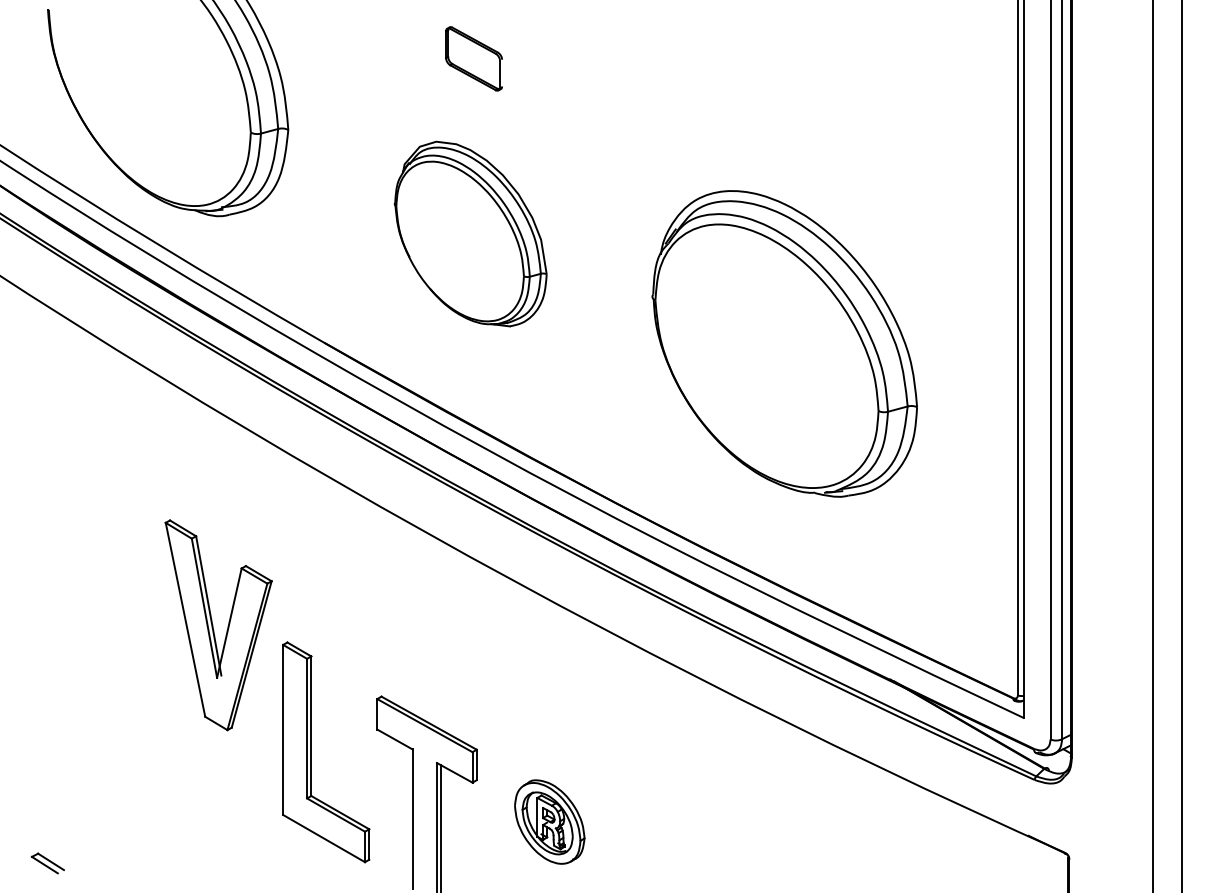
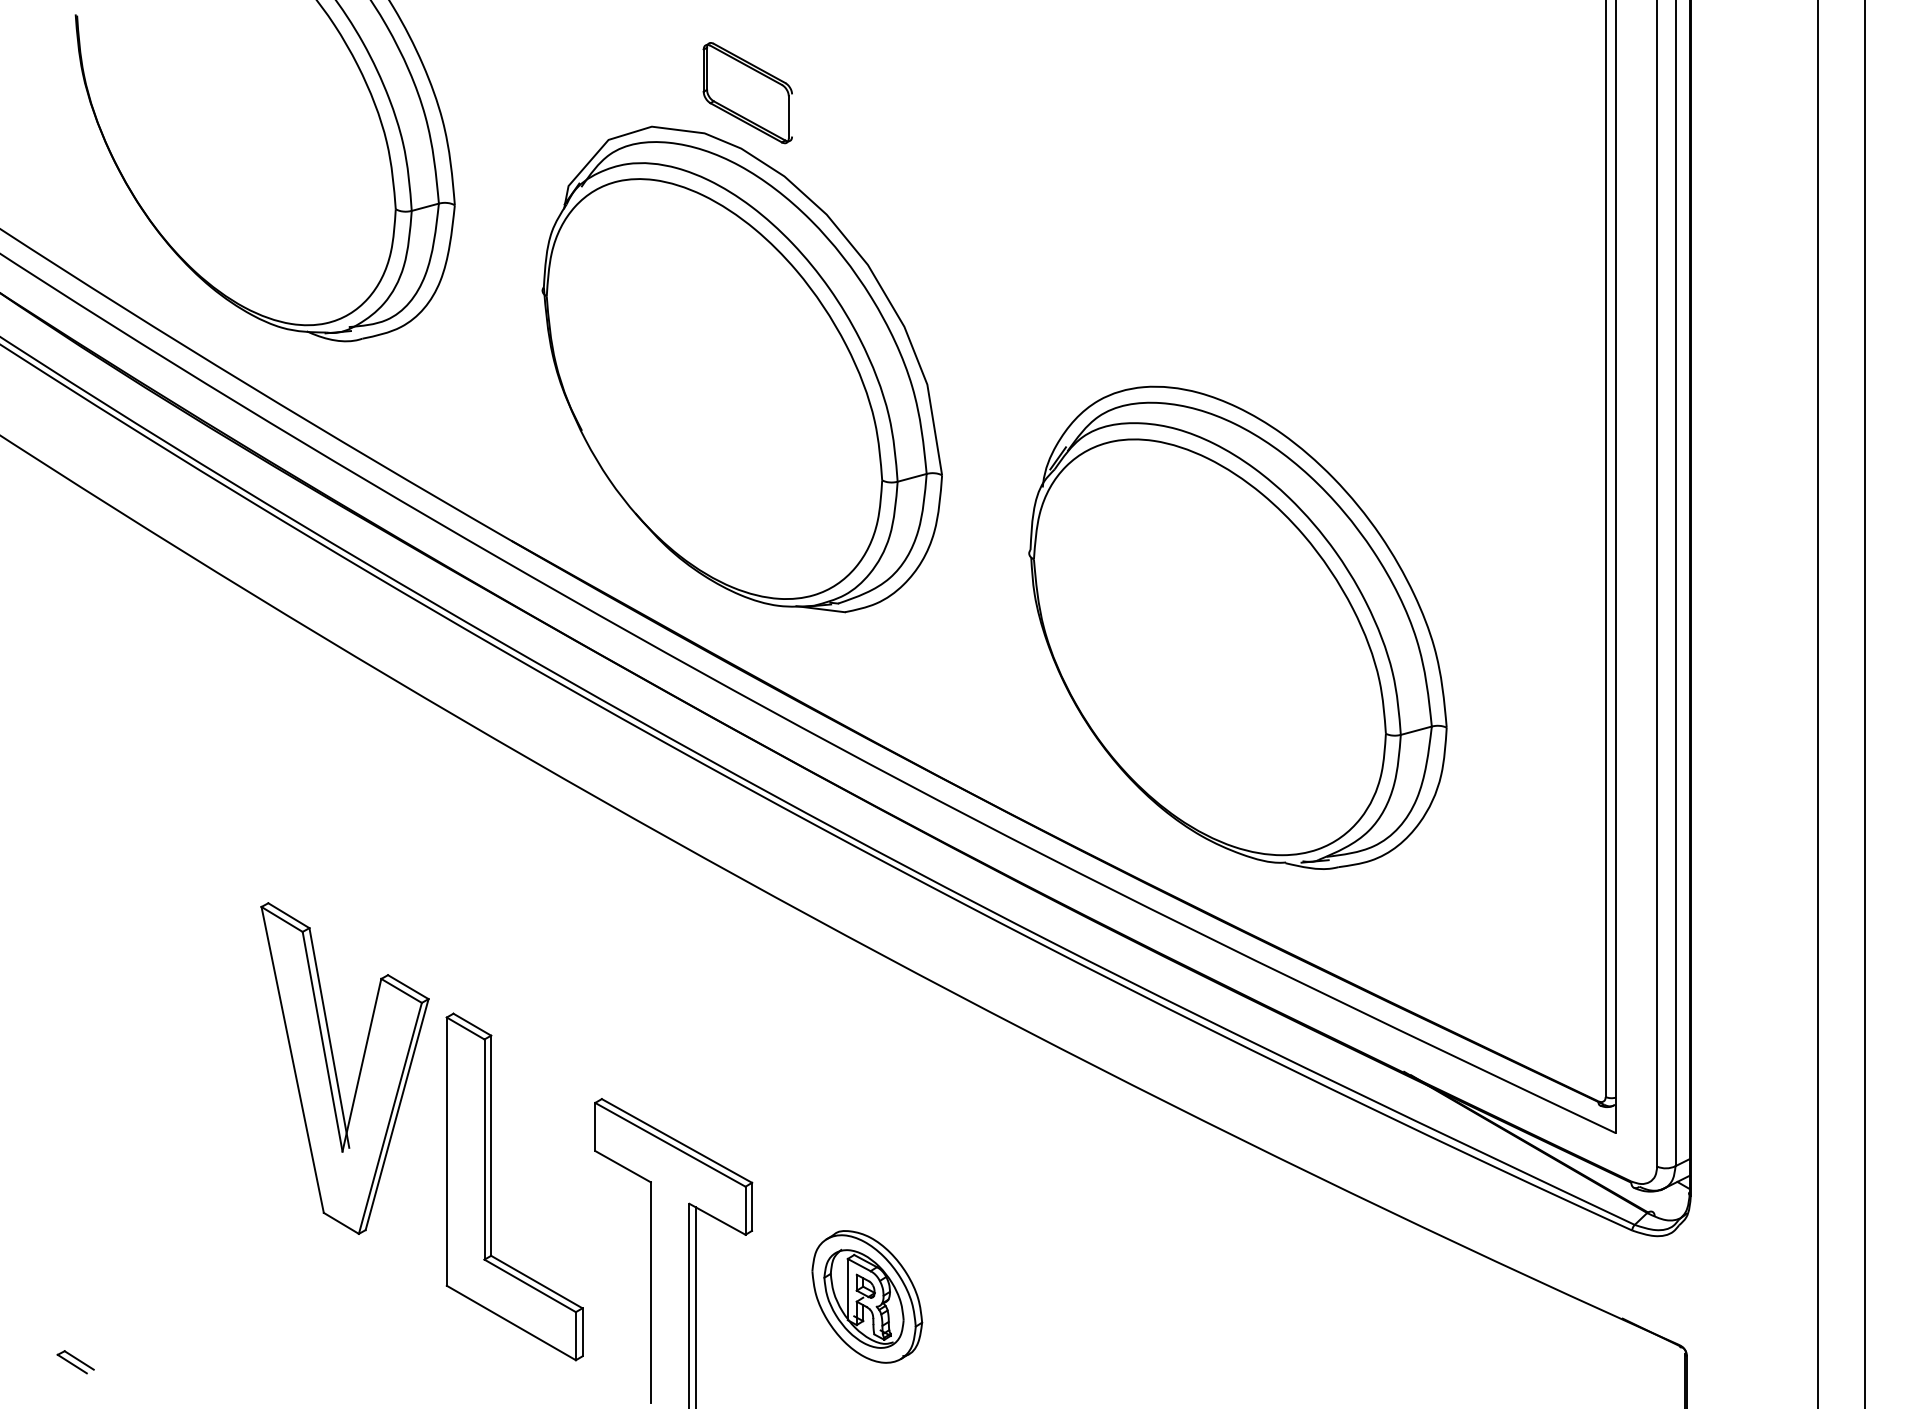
part: (470, 233) -> (742, 368), size x1.67
part: (784, 343) -> (1237, 627), moved
part: (218, 625) -> (344, 1068), moved
part: (47, 863) -> (75, 1362), size x0.71

